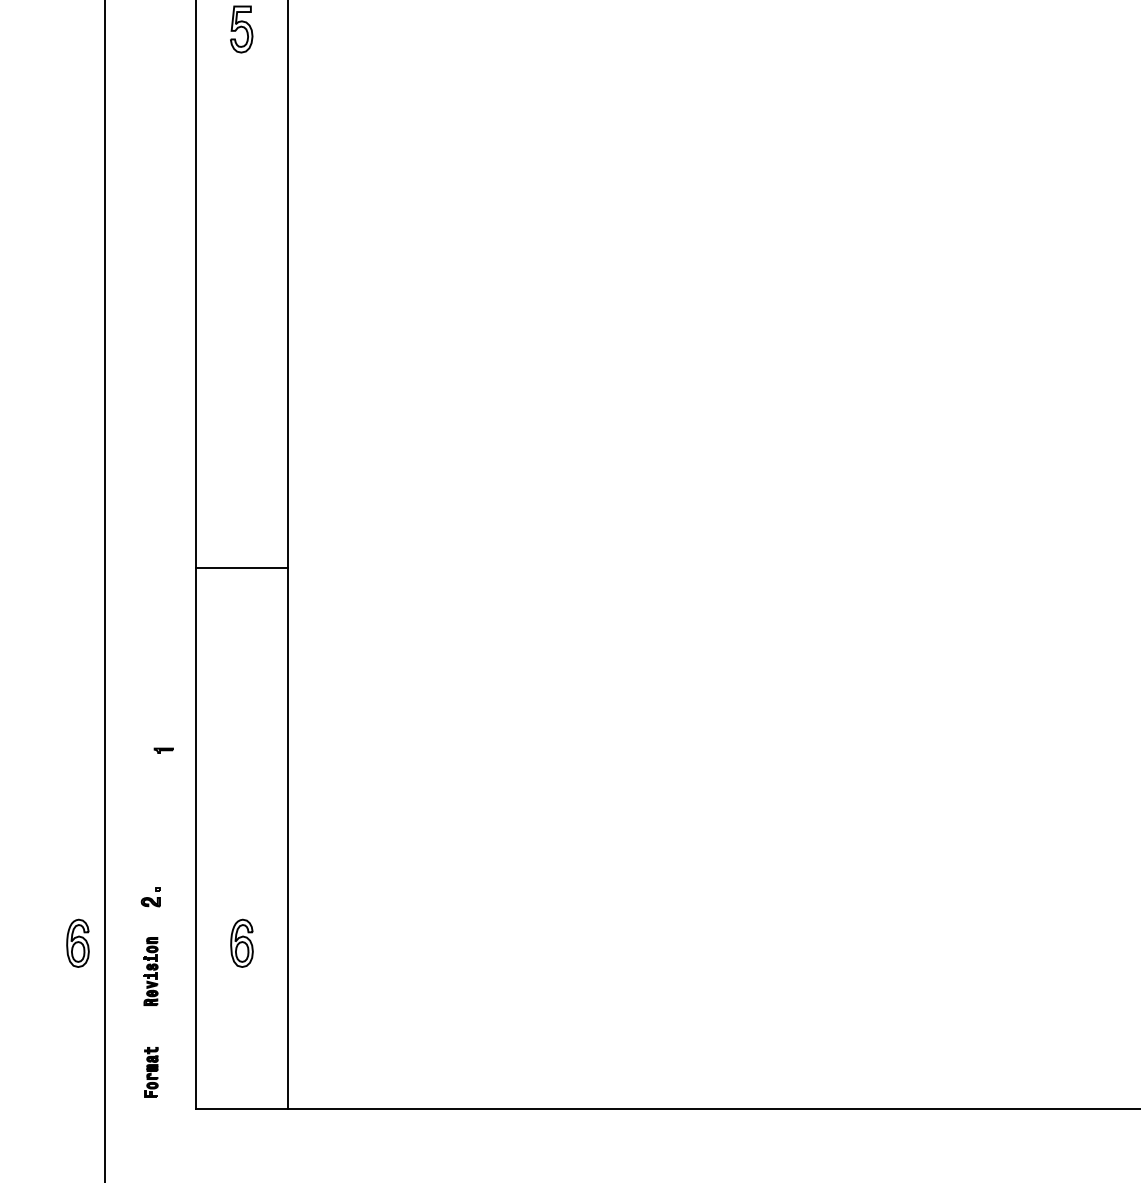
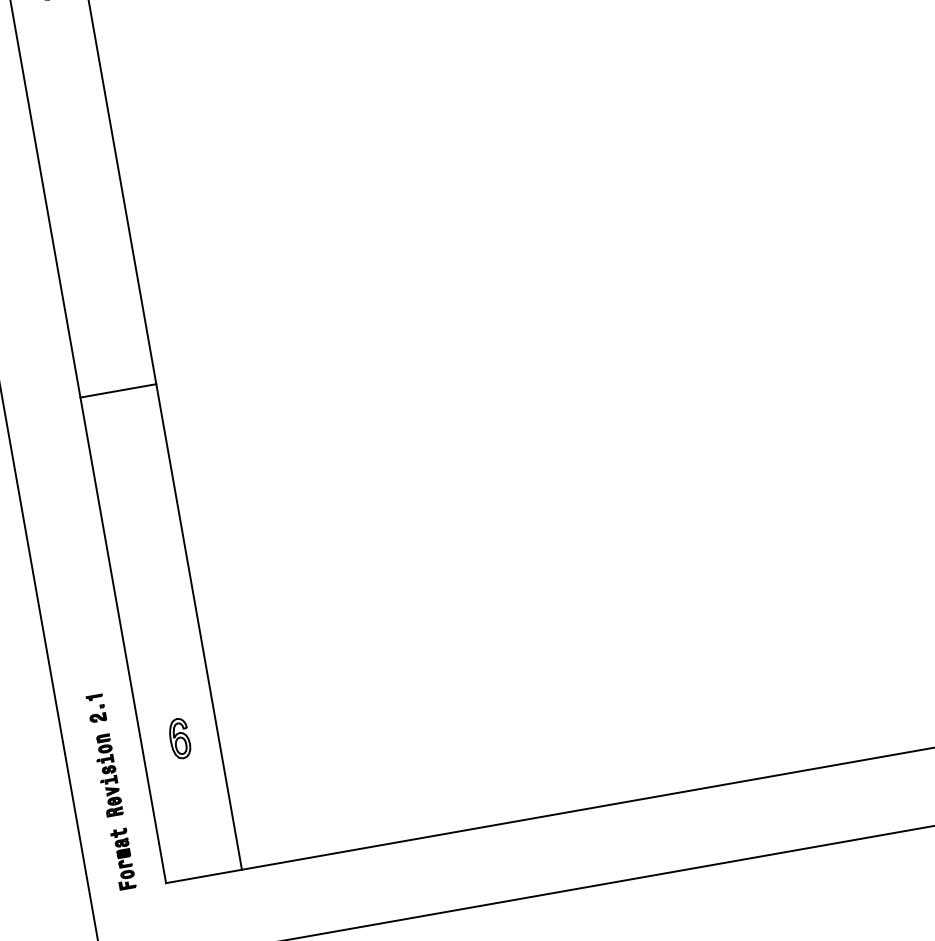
line: (241, 568) -> (118, 391), moved
part: (163, 750) -> (94, 697), moved
part: (77, 942) -> (43, 762), removed
part: (150, 971) -> (107, 775), size x1.43
part: (151, 1072) -> (123, 859), size x1.43

